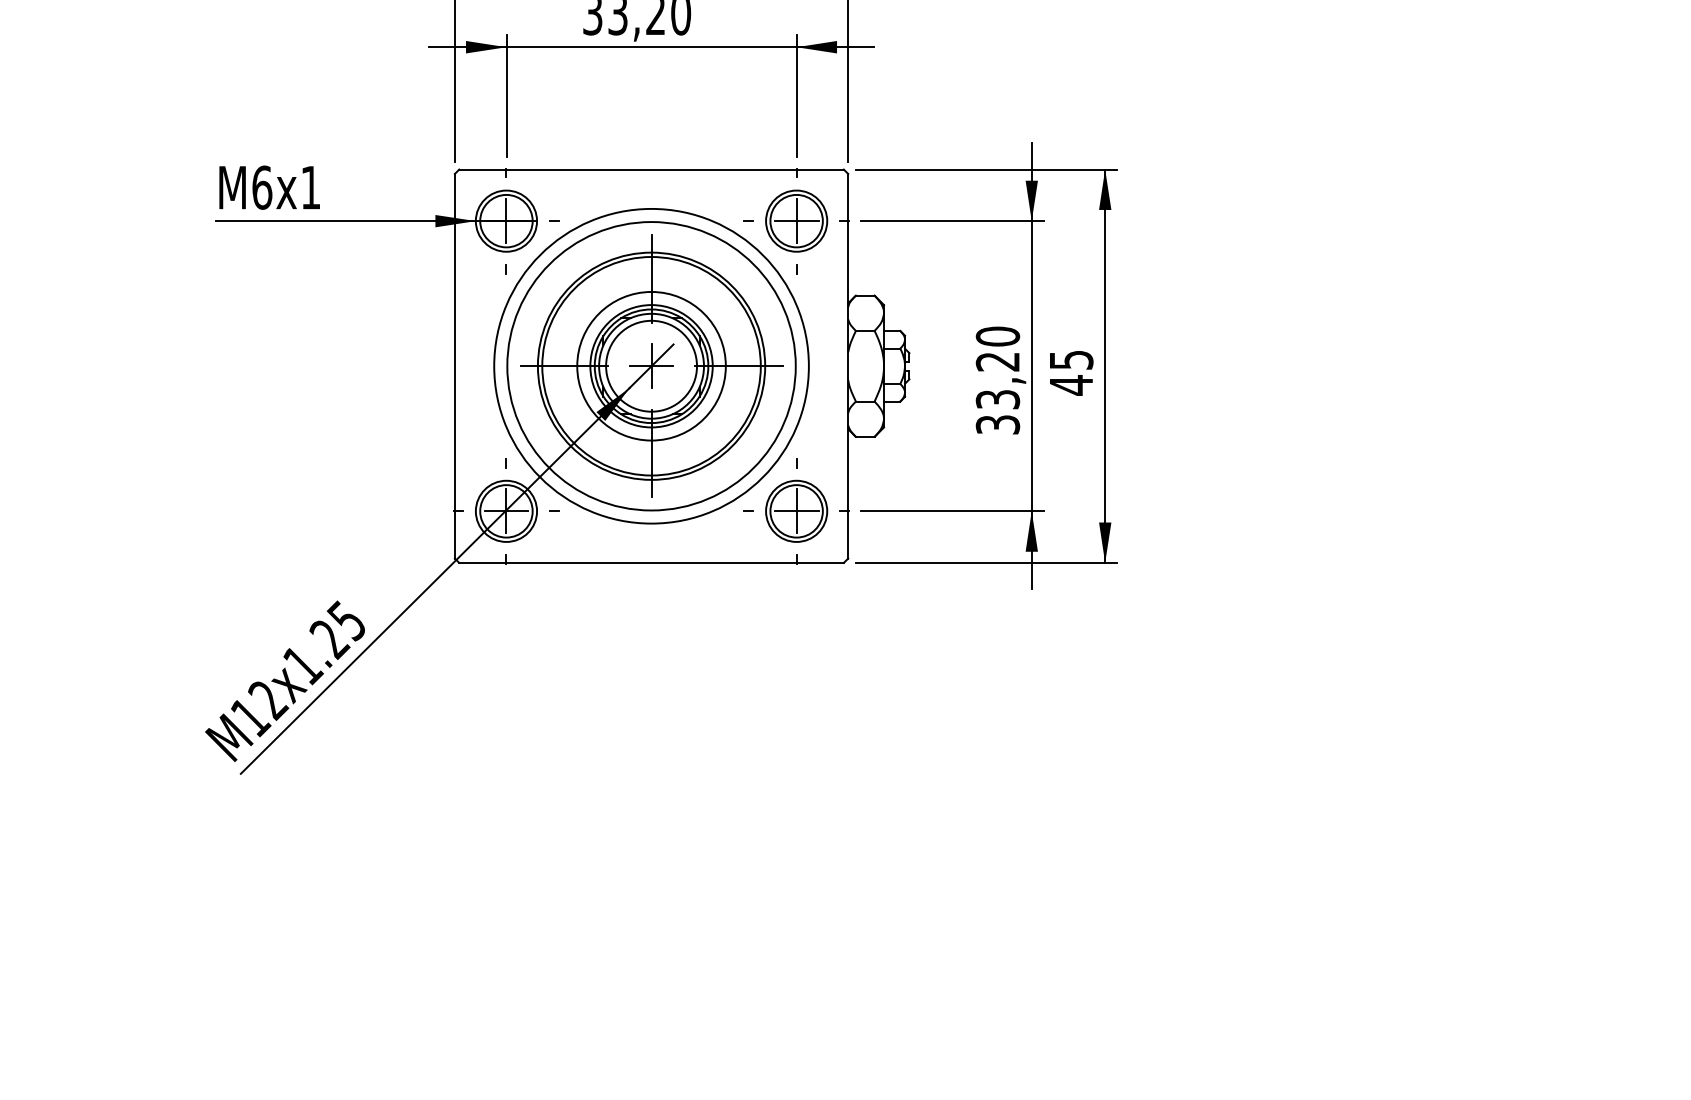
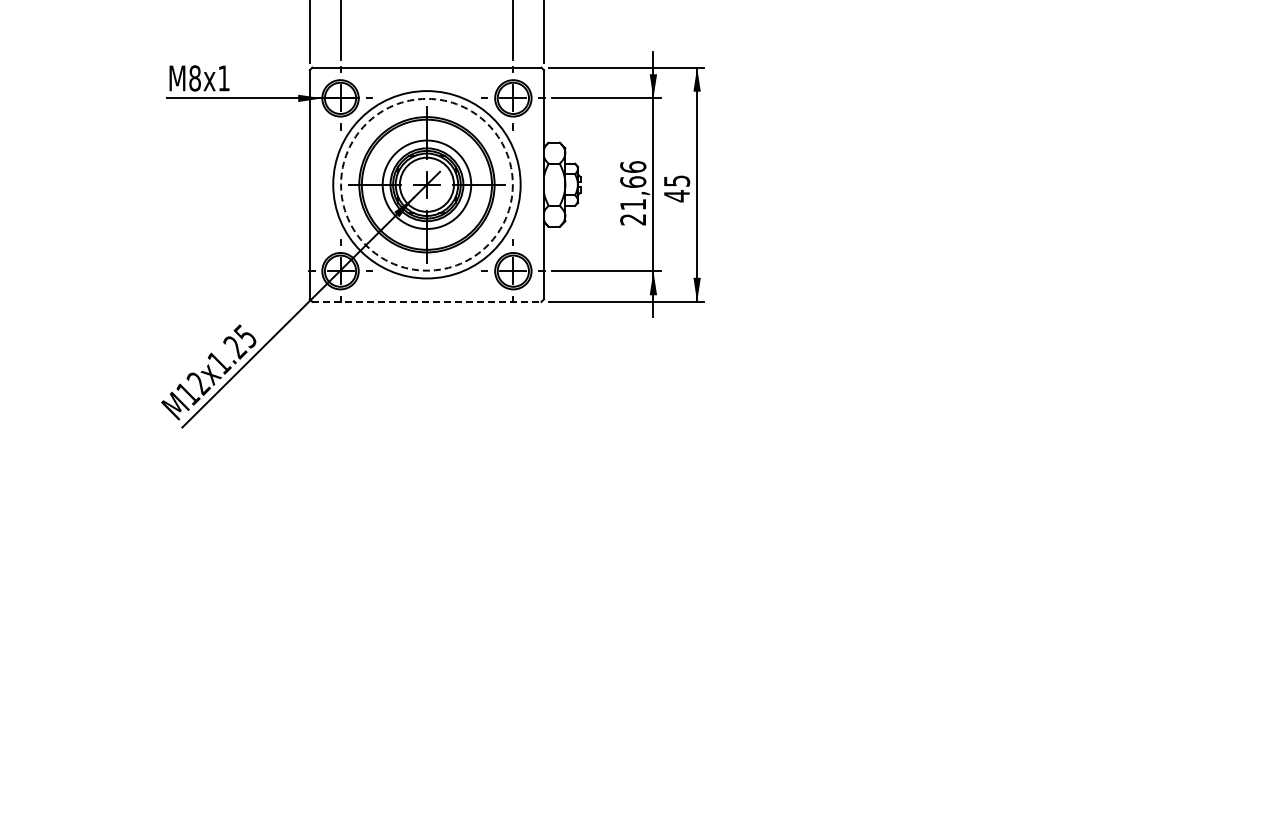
text: (262, 187) -> (195, 78), M6x1 -> M8x1
circle: (650, 365) -> (426, 184), solid -> dashed
text: (998, 380) -> (633, 193), 33,20 -> 21,66
line: (650, 562) -> (426, 301), solid -> dashed

